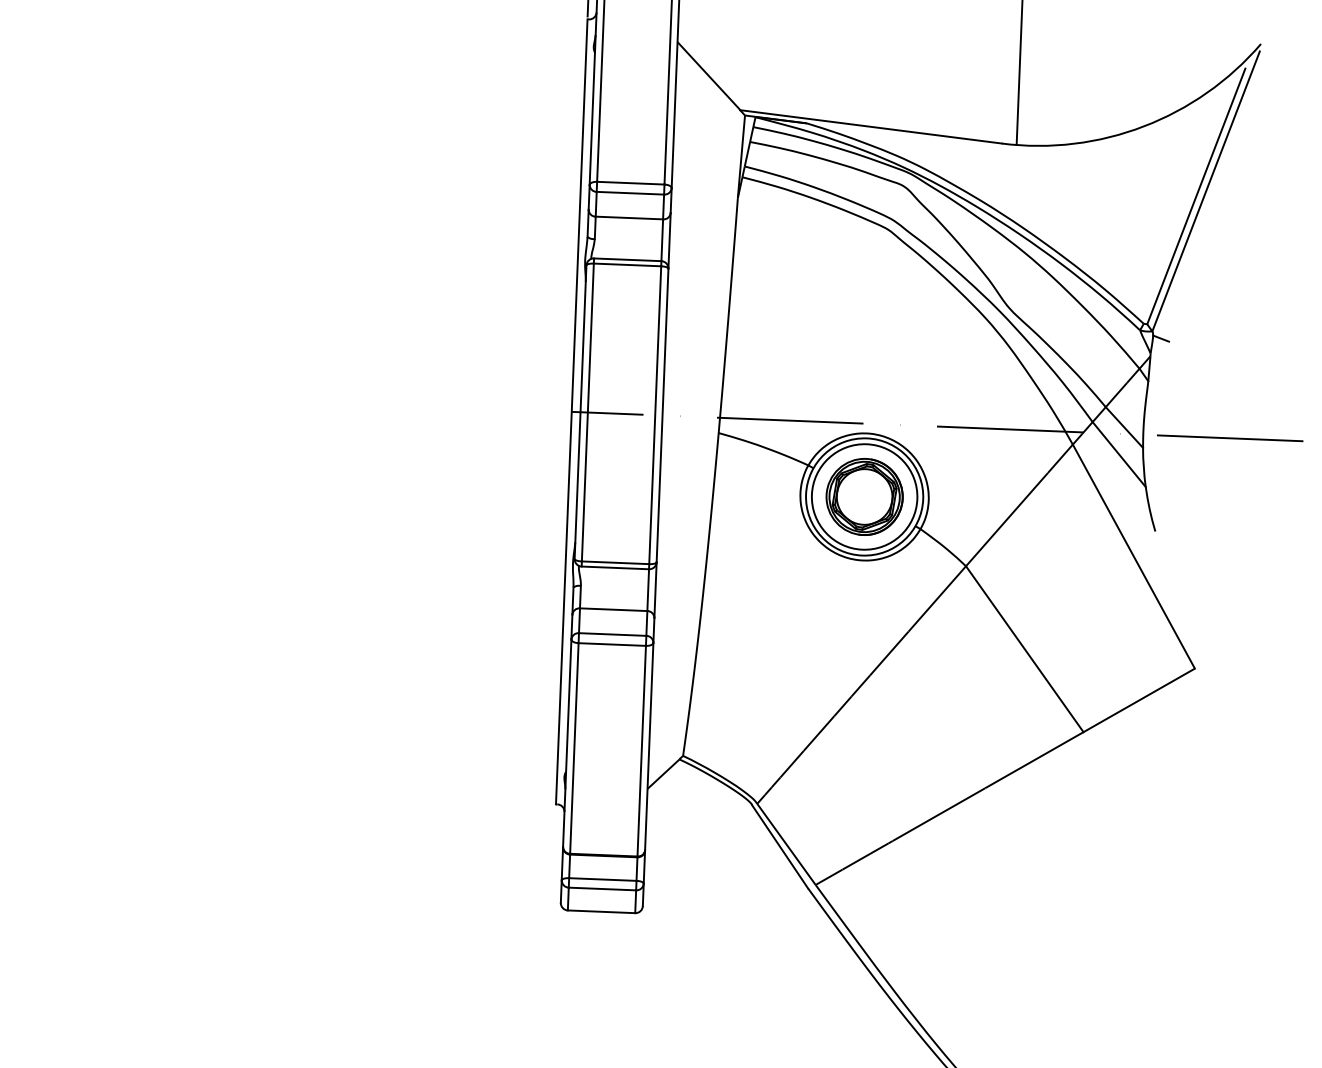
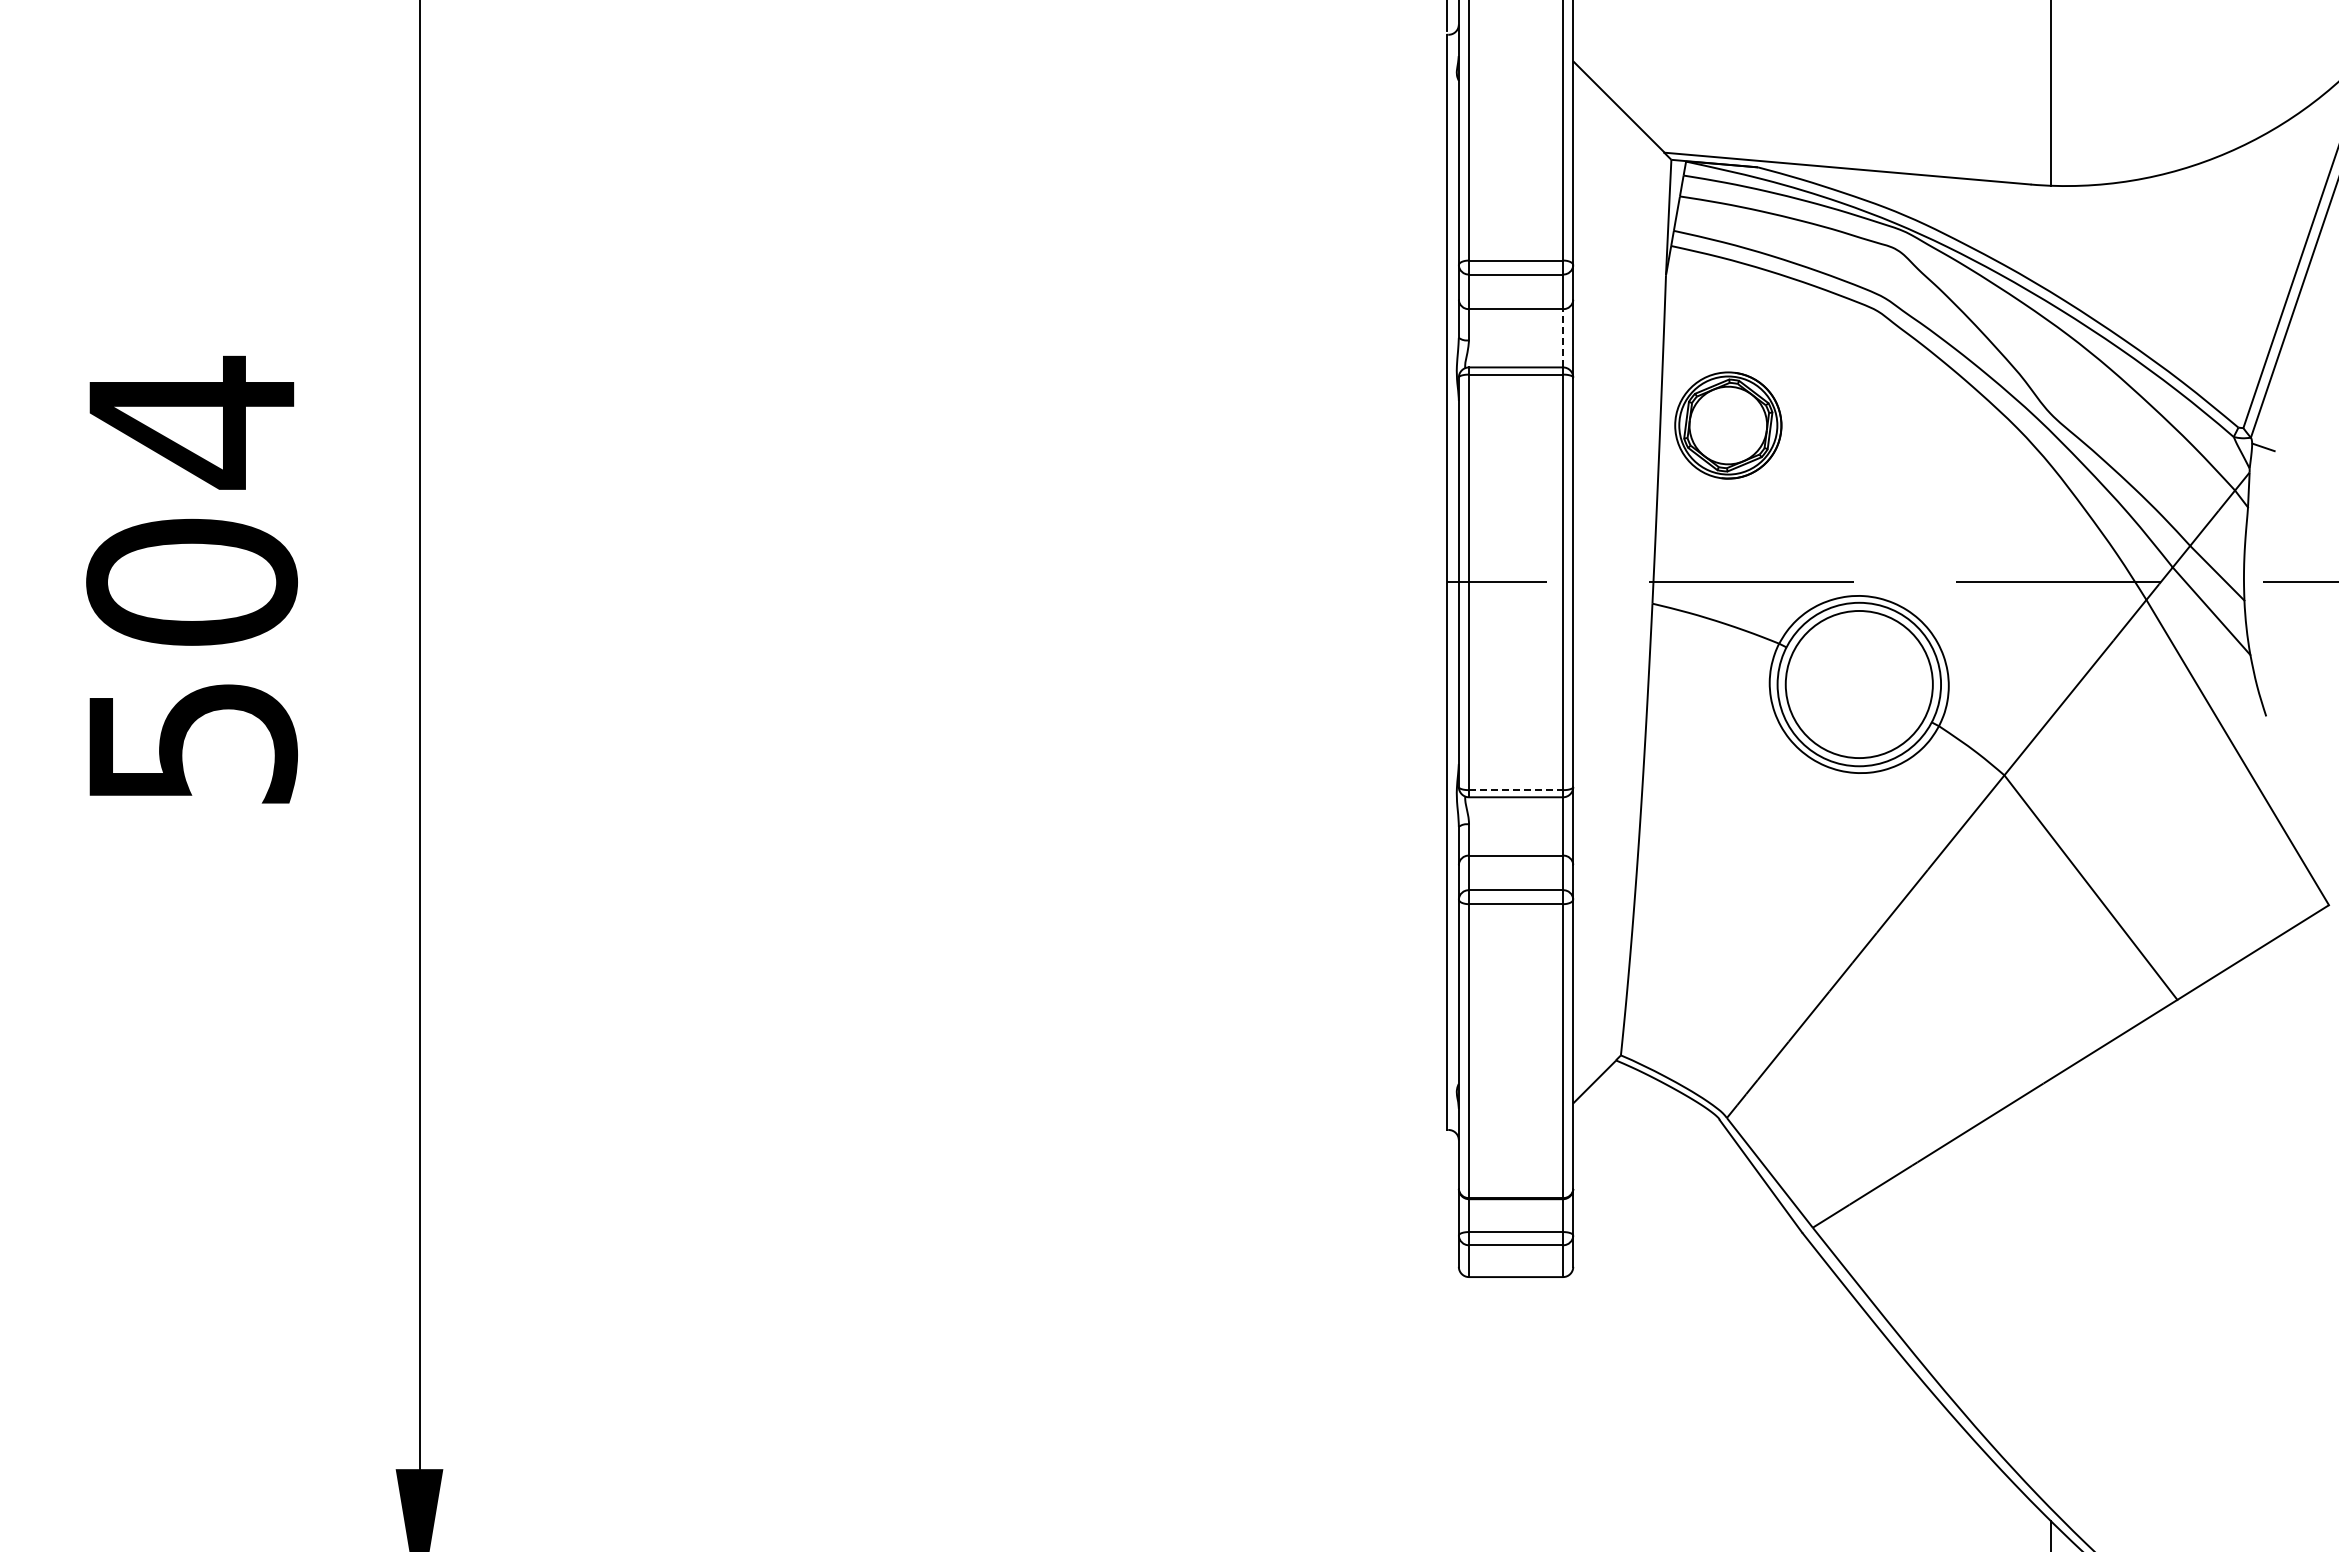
line: (662, 239) -> (1563, 337), solid -> dashed
part: (864, 496) -> (1728, 425), moved
line: (615, 563) -> (1516, 790), solid -> dashed

